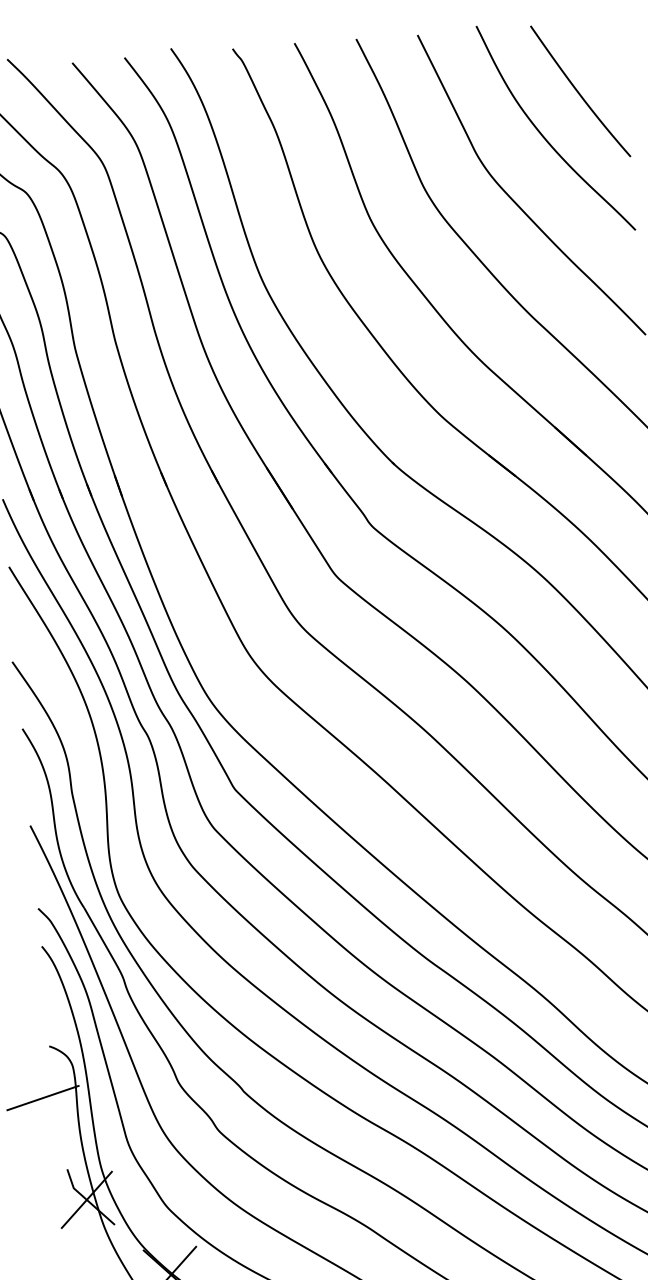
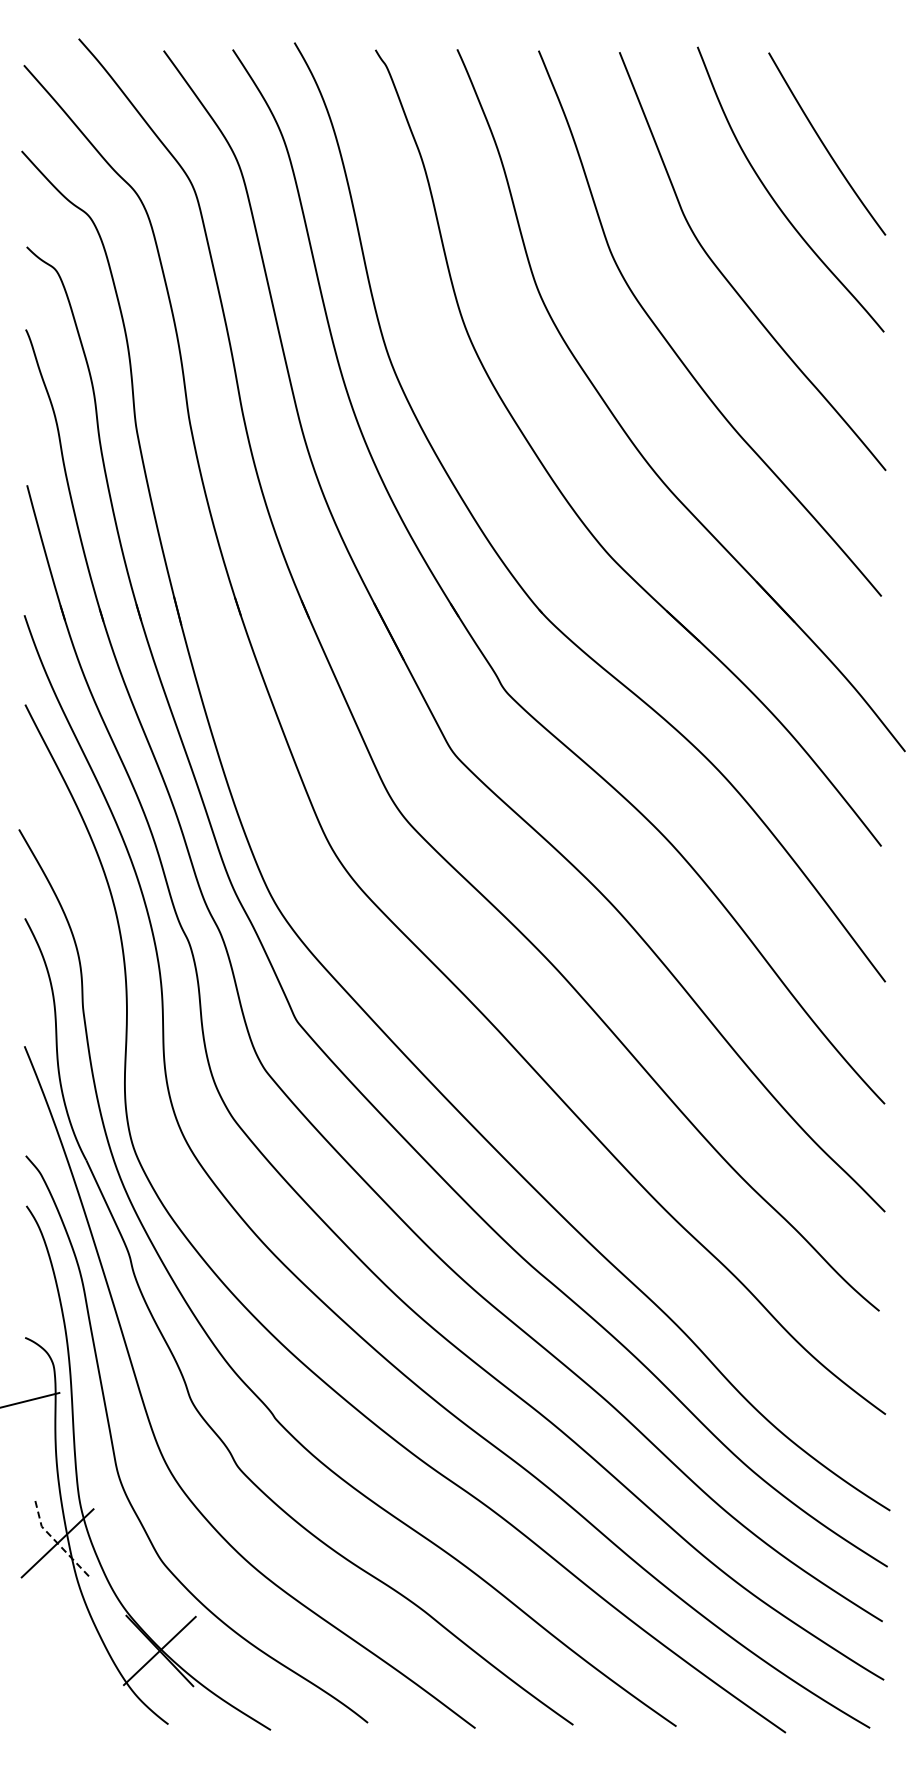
line: (86, 1200) -> (57, 1543), solid -> dashed

